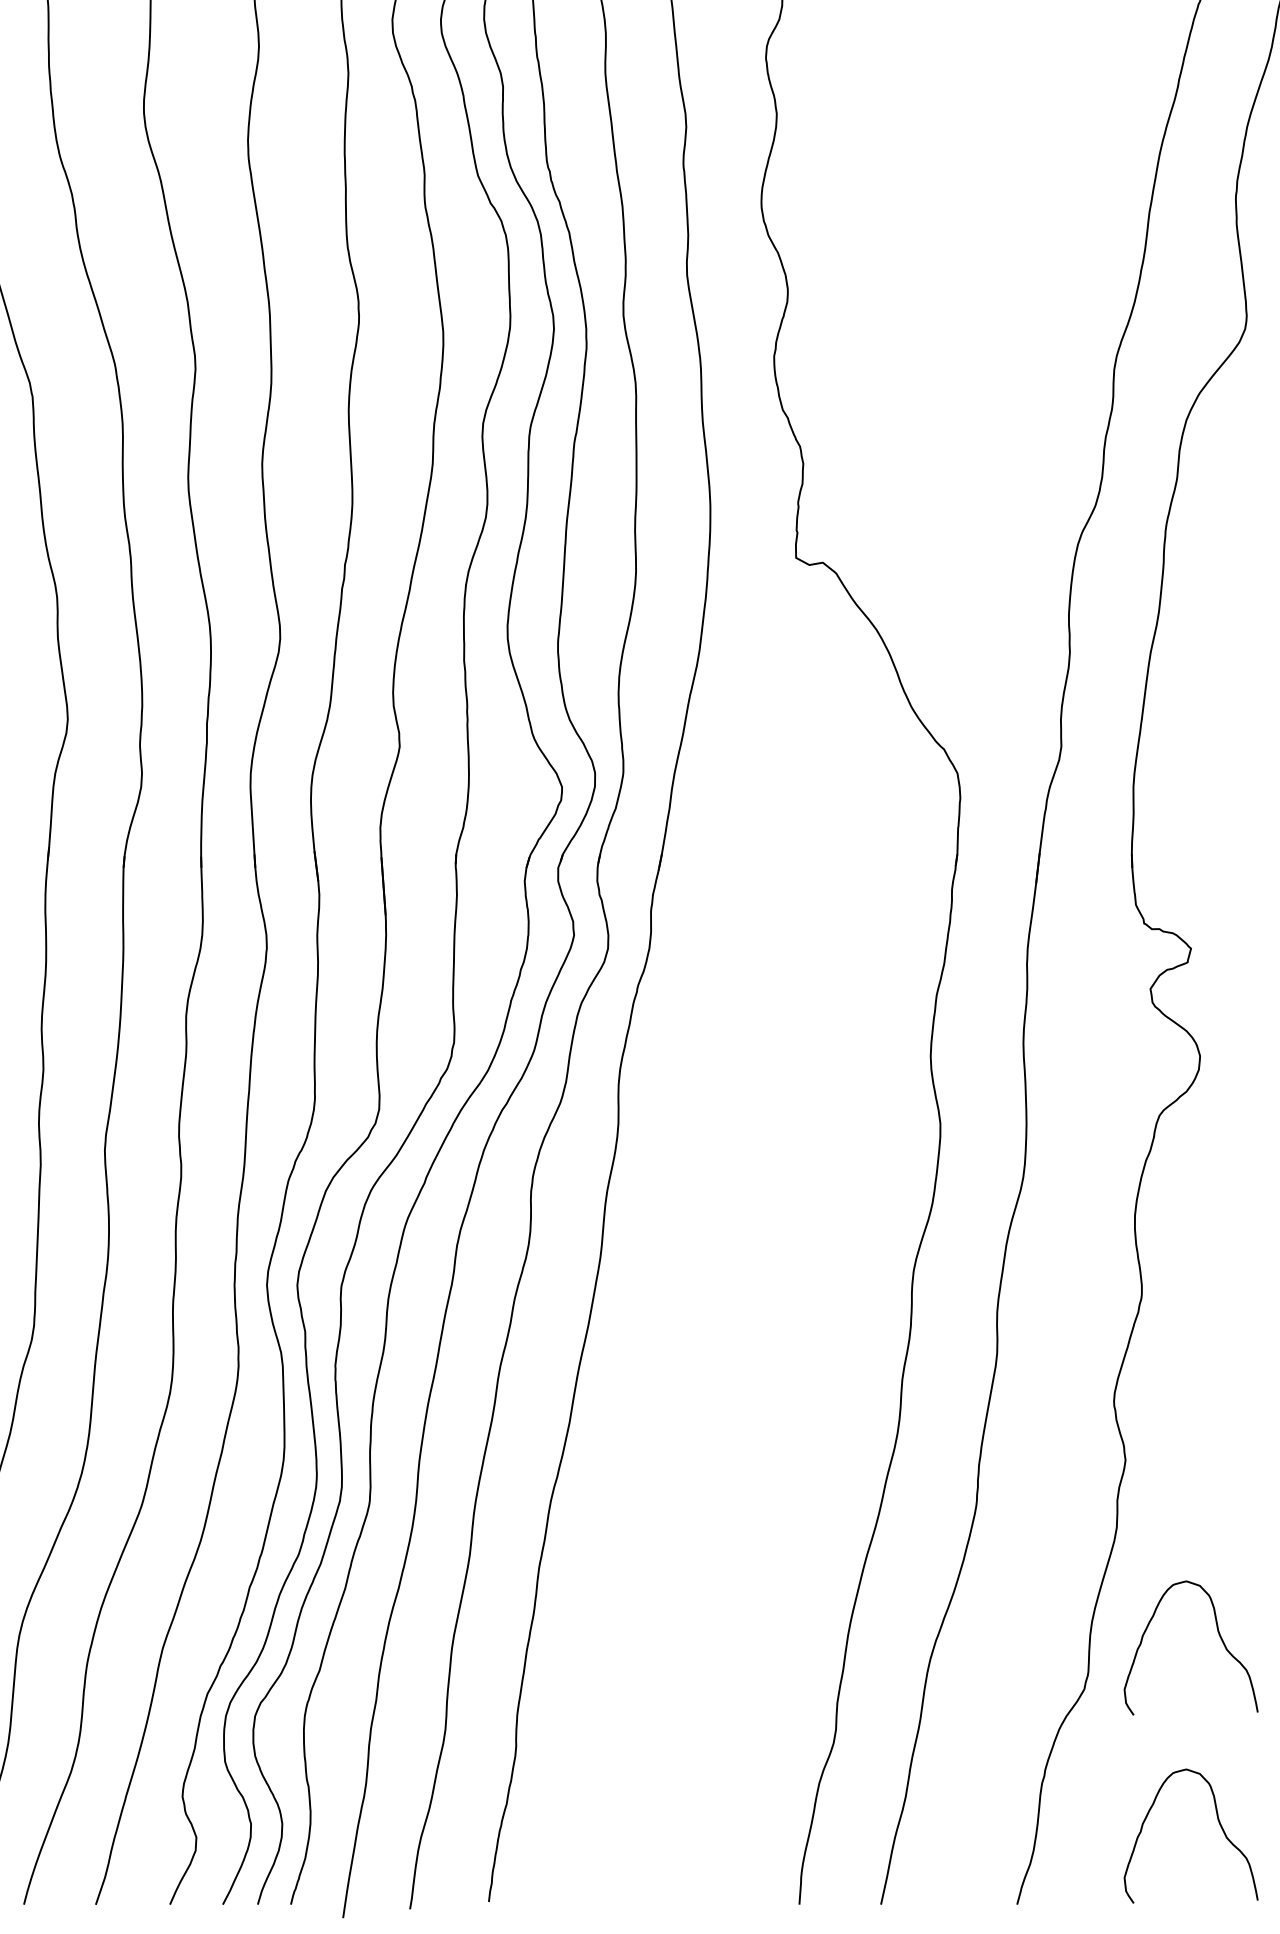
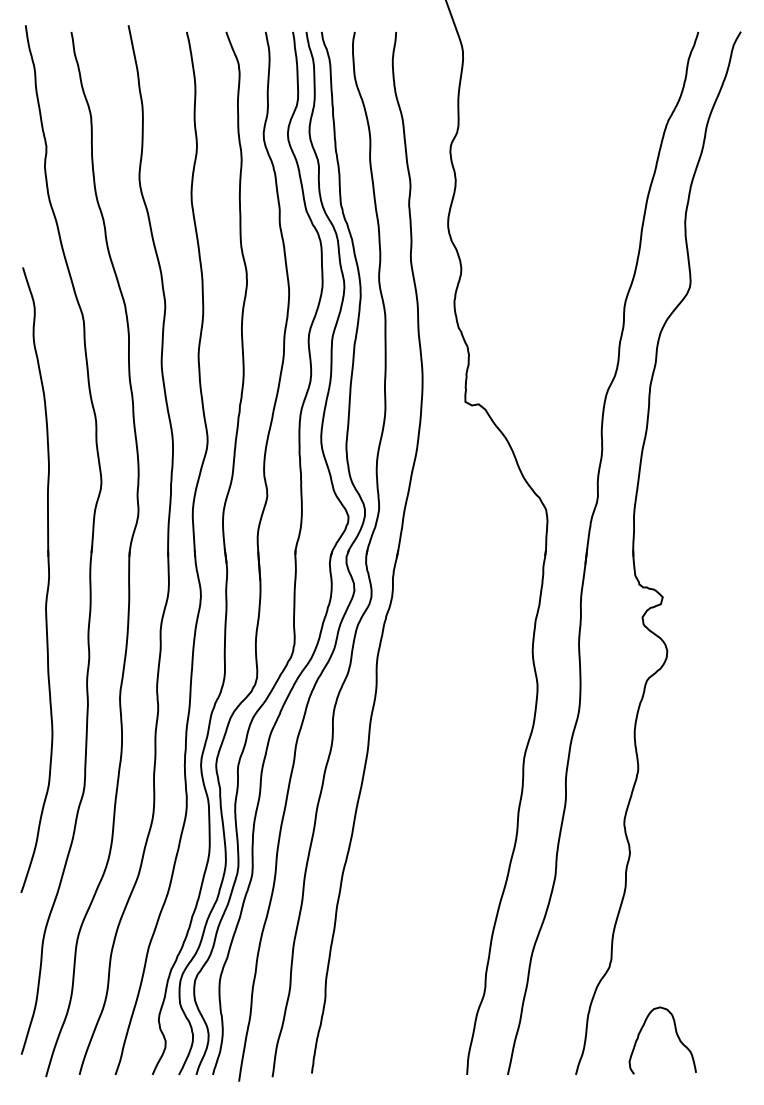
curve: (1218, 1637) -> (676, 941), removed

